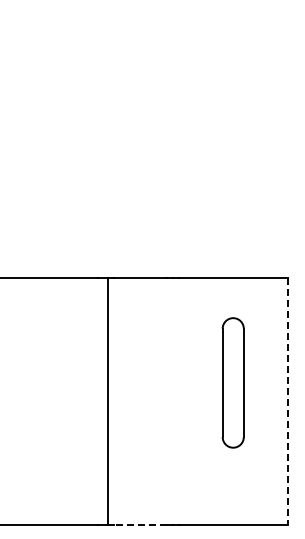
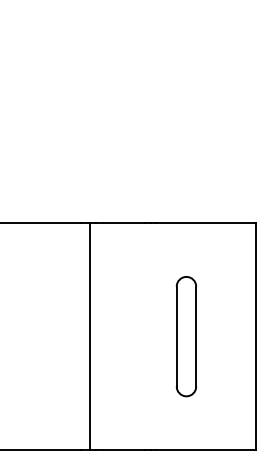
part: (232, 382) -> (185, 336), moved
line: (287, 401) -> (255, 336), dashed -> solid
line: (140, 525) -> (120, 450), dashed -> solid

